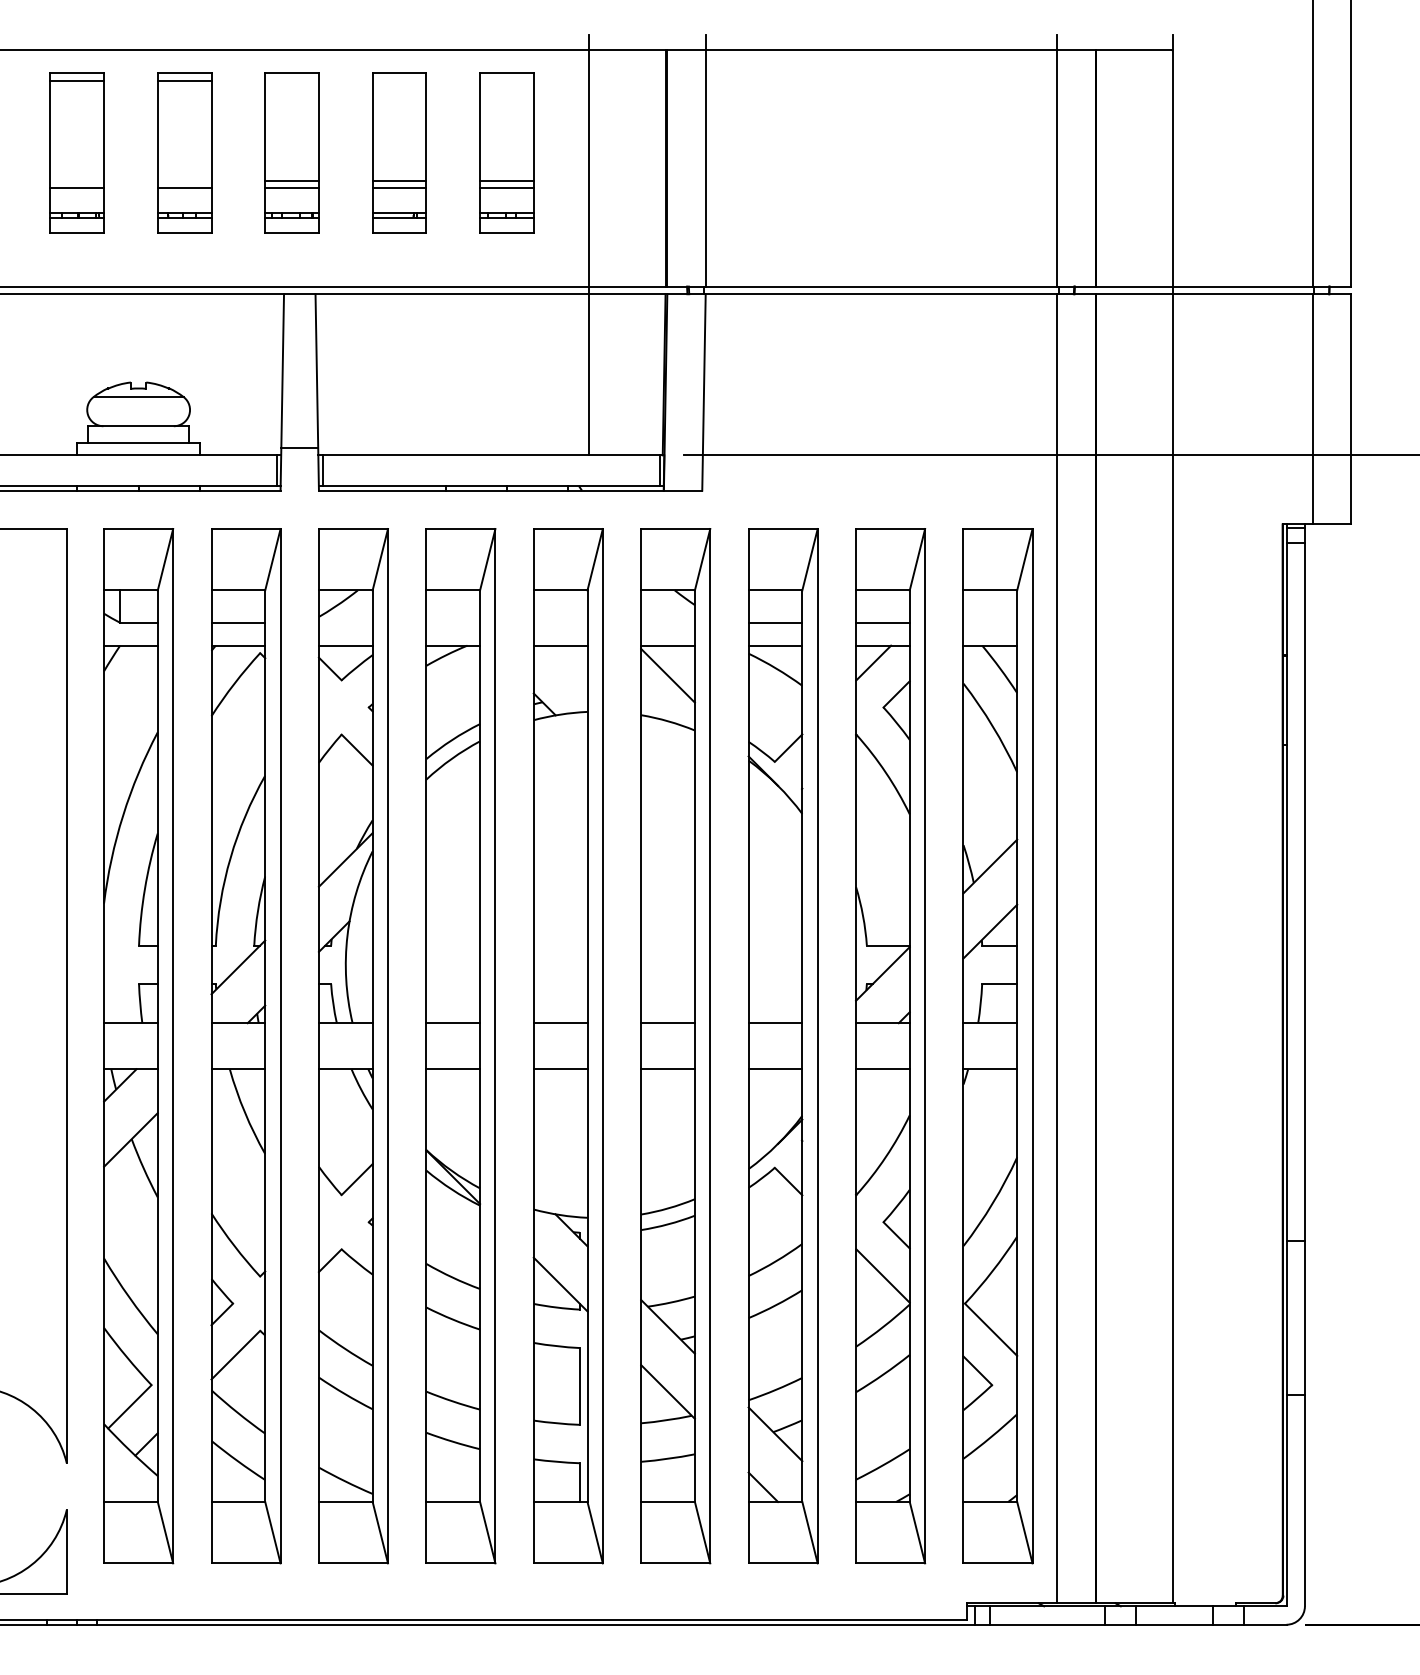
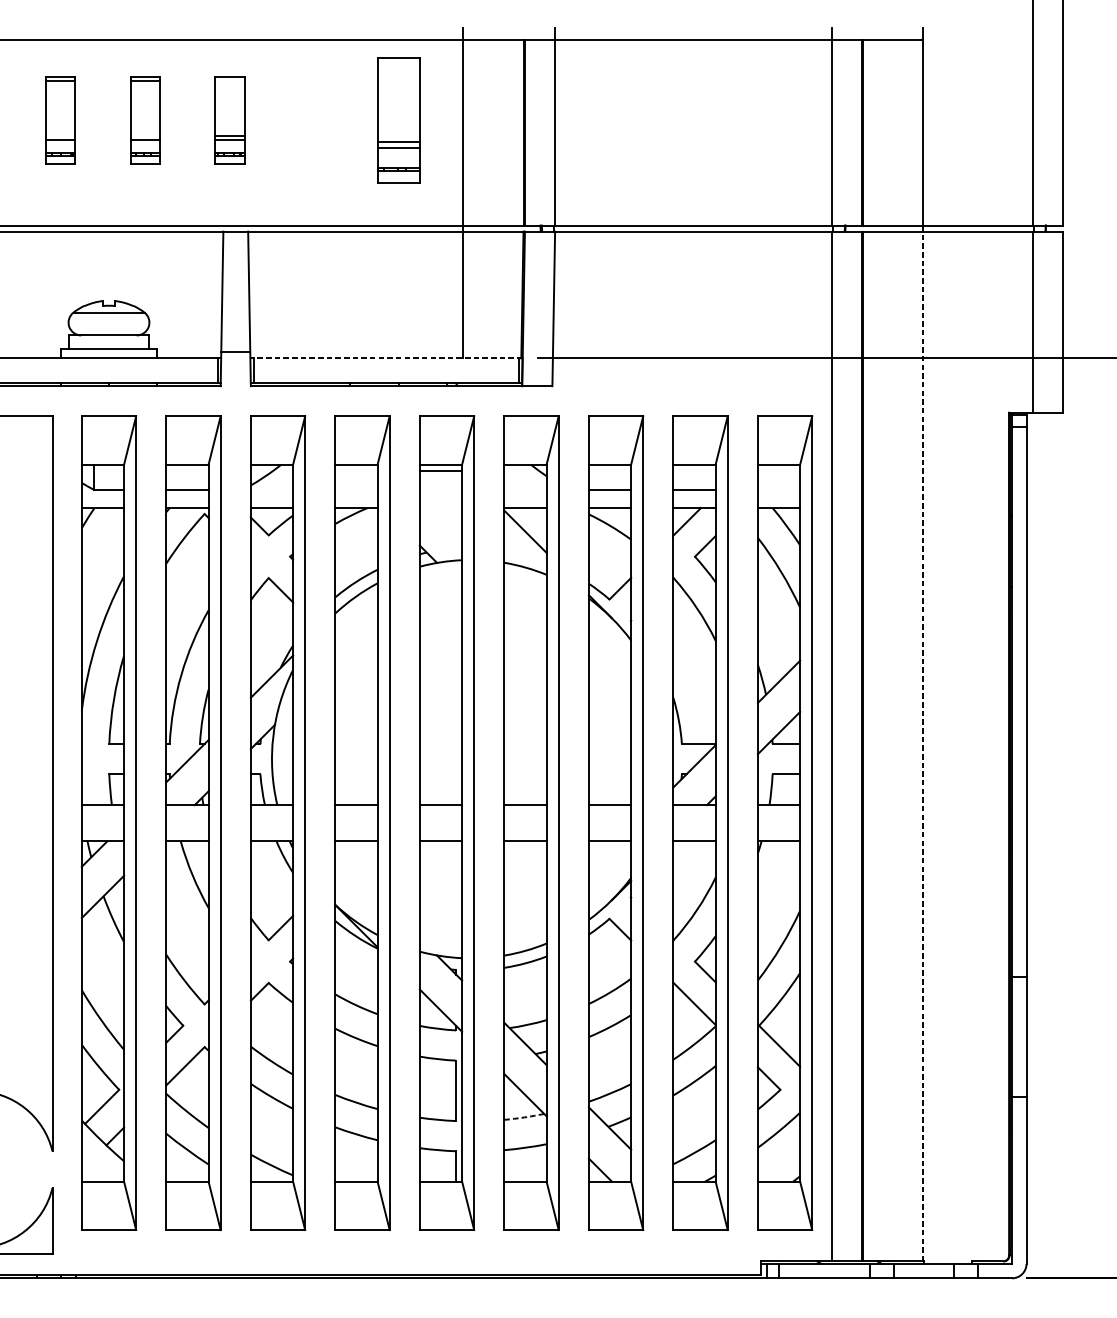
part: (76, 152) -> (60, 120), size x0.7
part: (184, 152) -> (145, 120), size x0.7
part: (291, 152) -> (229, 120), size x0.7
part: (399, 152) -> (314, 120), removed
line: (491, 455) -> (386, 358), solid -> dashed
line: (560, 645) -> (440, 470), moved
line: (1173, 948) -> (923, 746), solid -> dashed
arc: (666, 1420) -> (524, 1117), solid -> dashed

